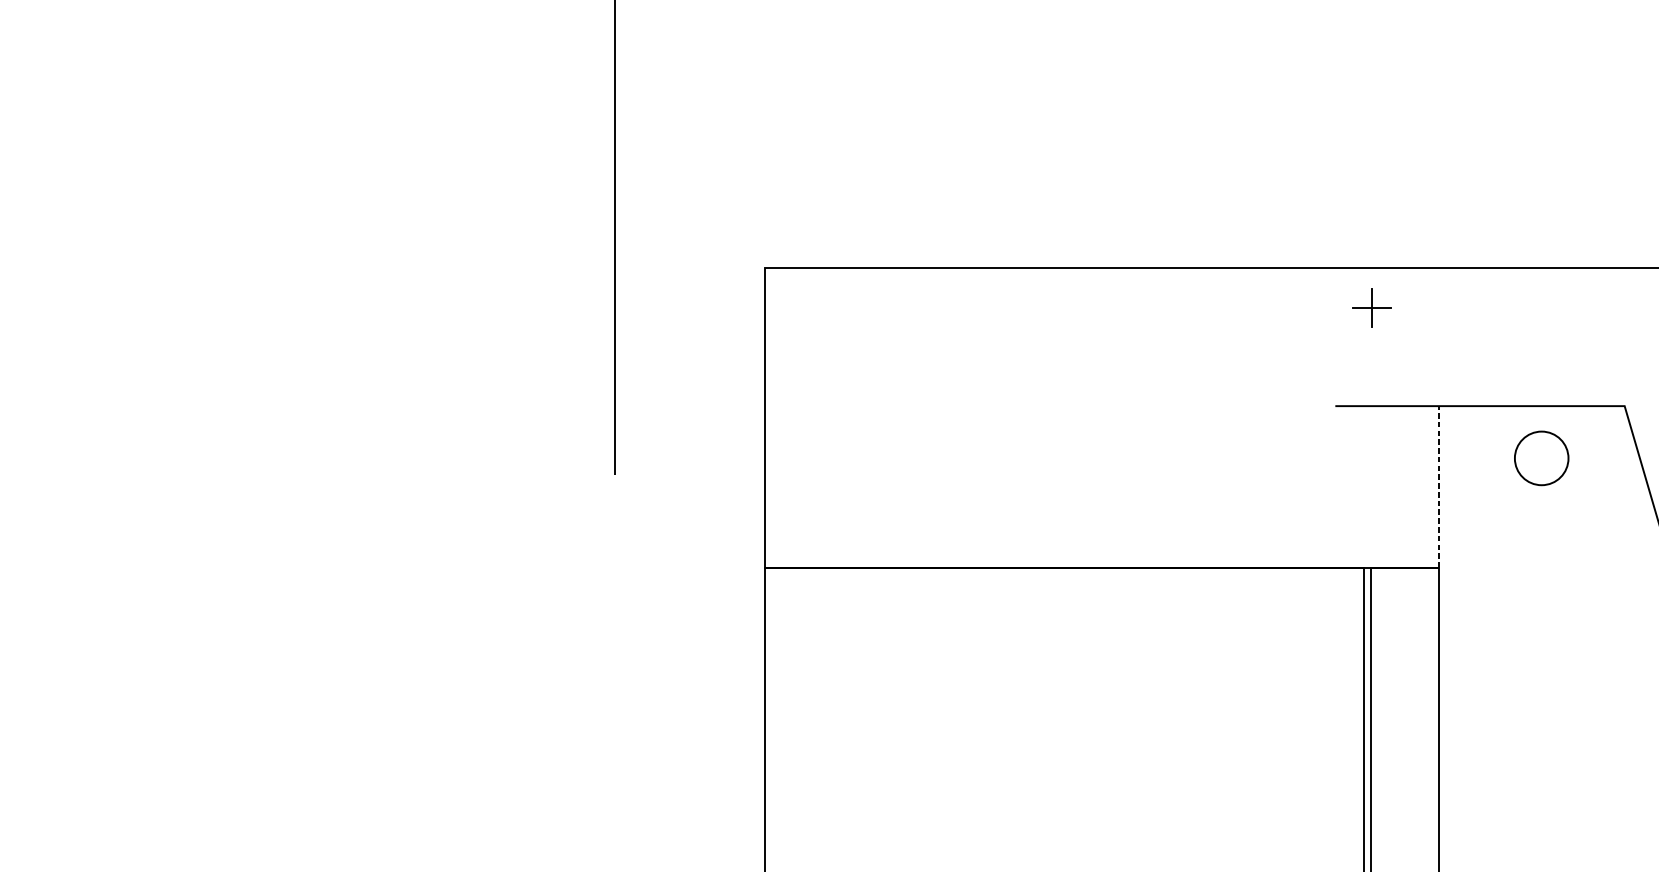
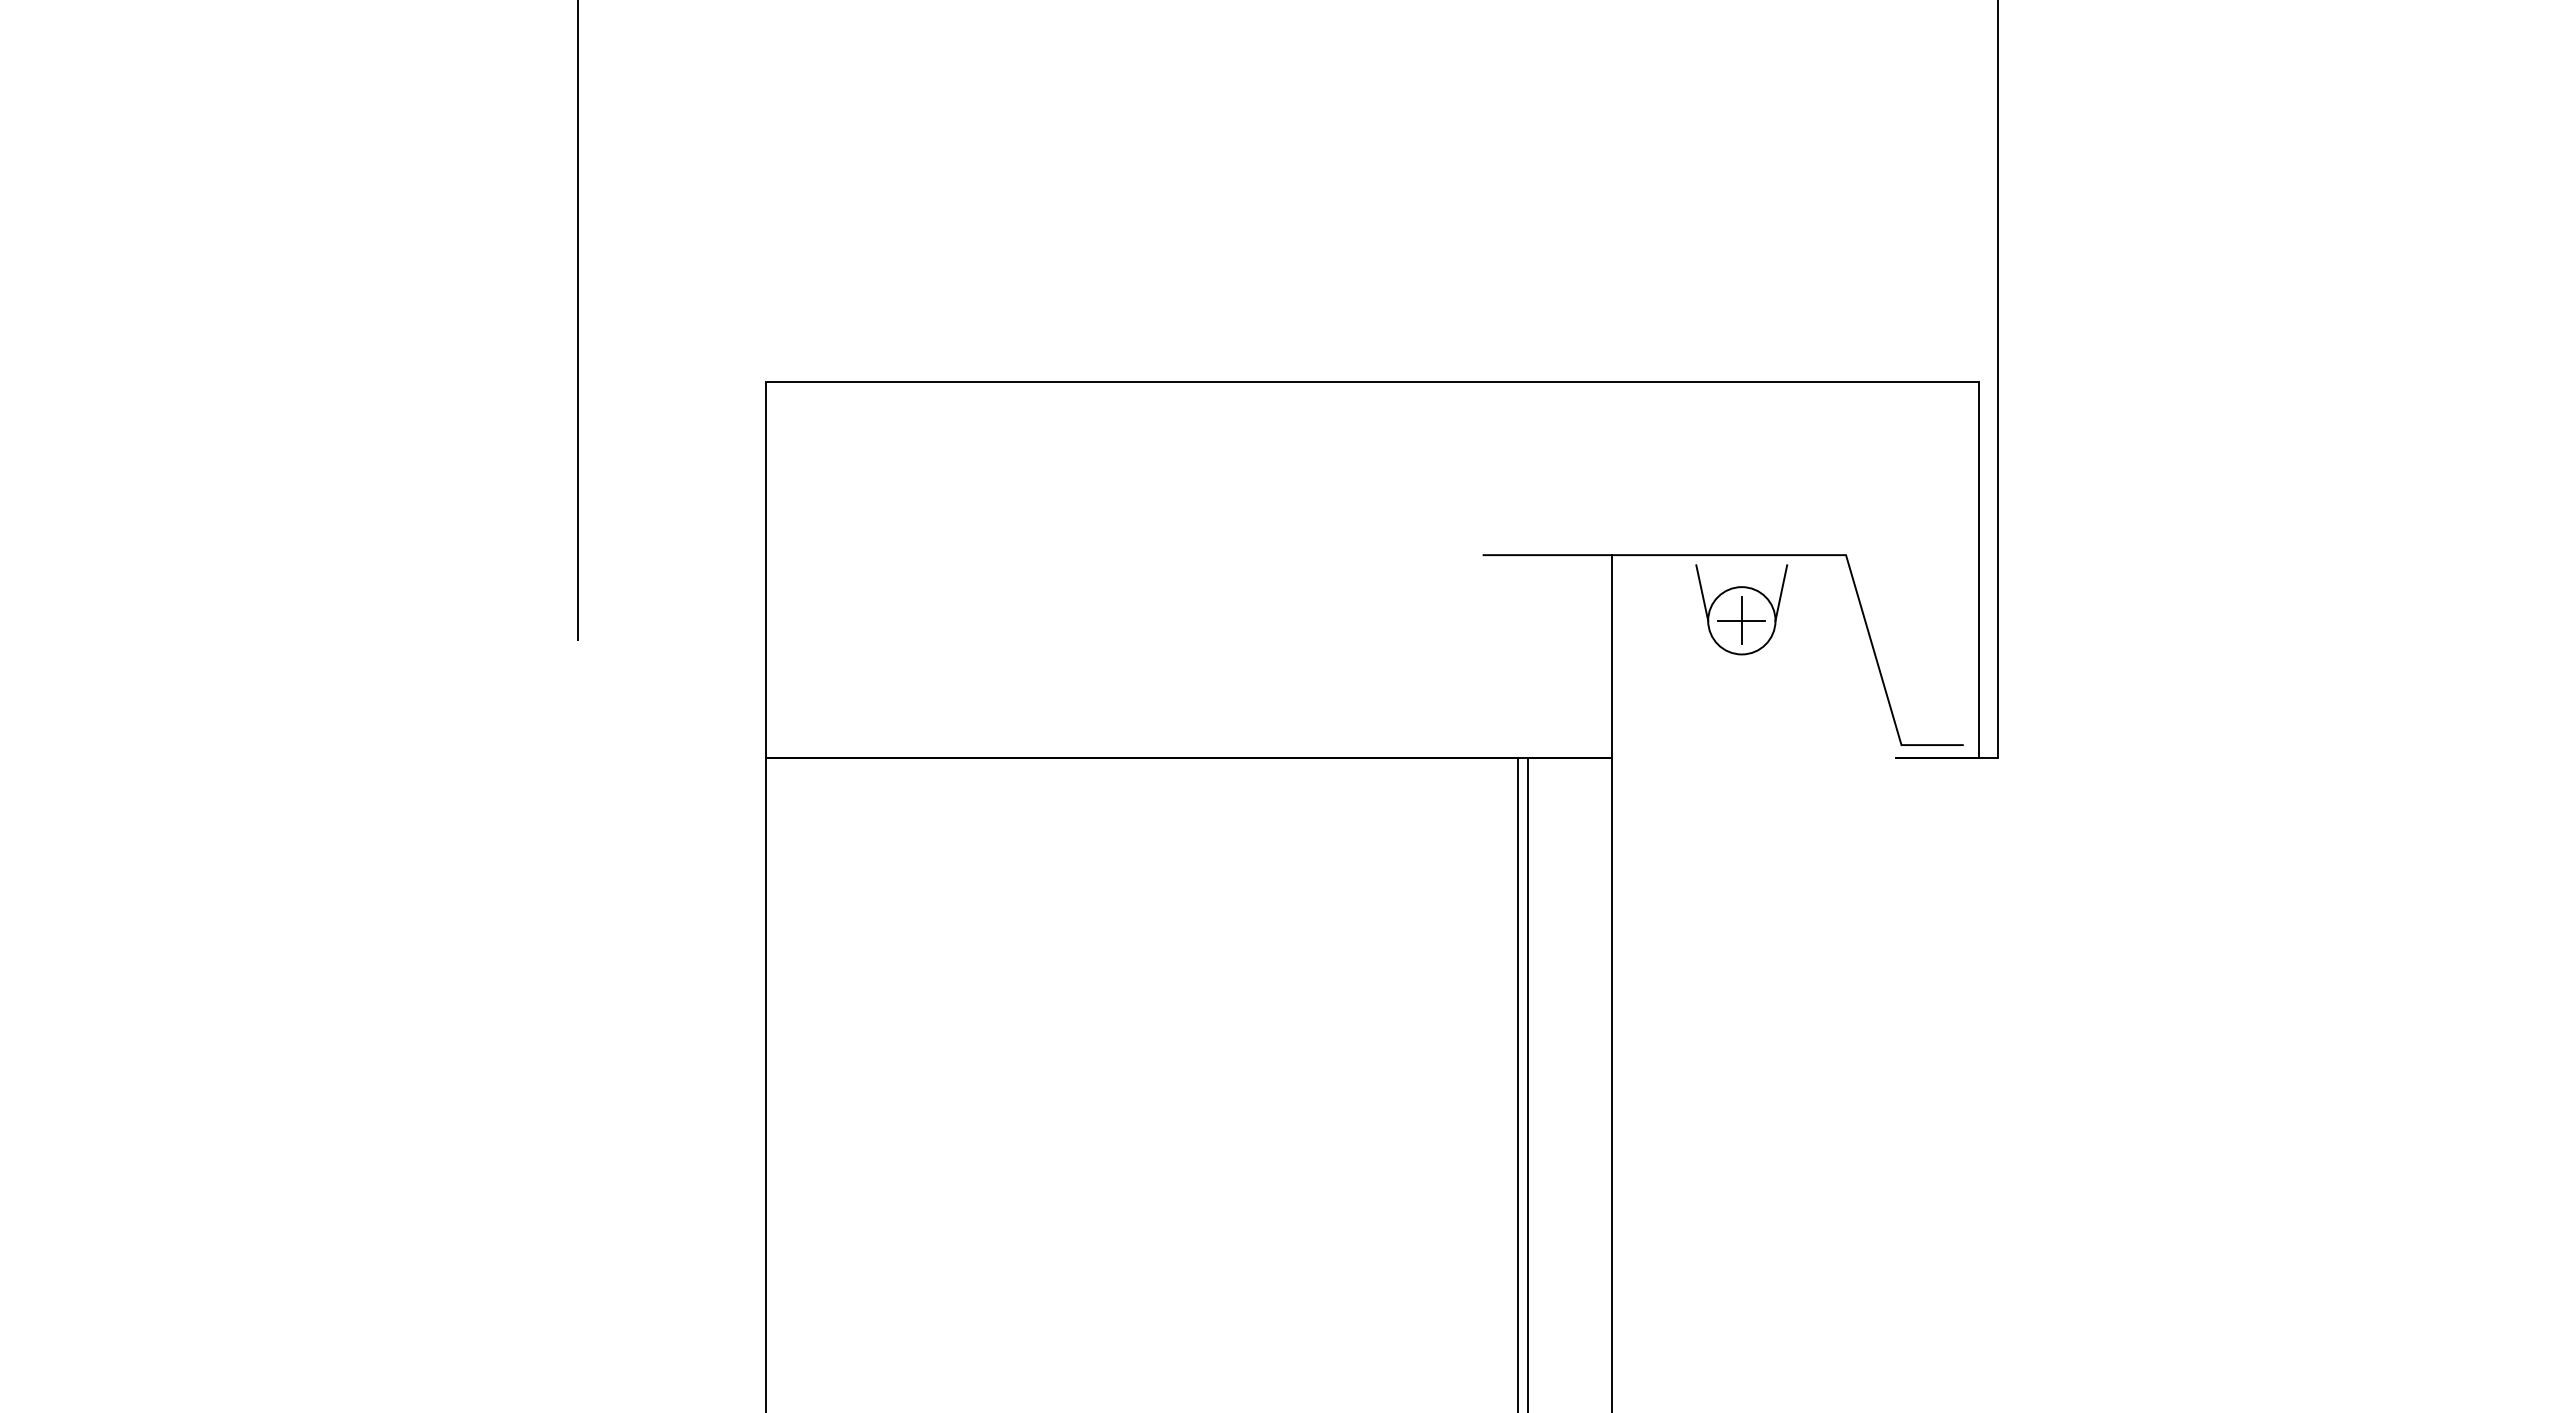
part: (1371, 307) -> (1741, 620), moved
line: (1510, 435) -> (1702, 592), added
line: (1573, 435) -> (1781, 592), added
line: (1438, 486) -> (1612, 656), dashed -> solid

